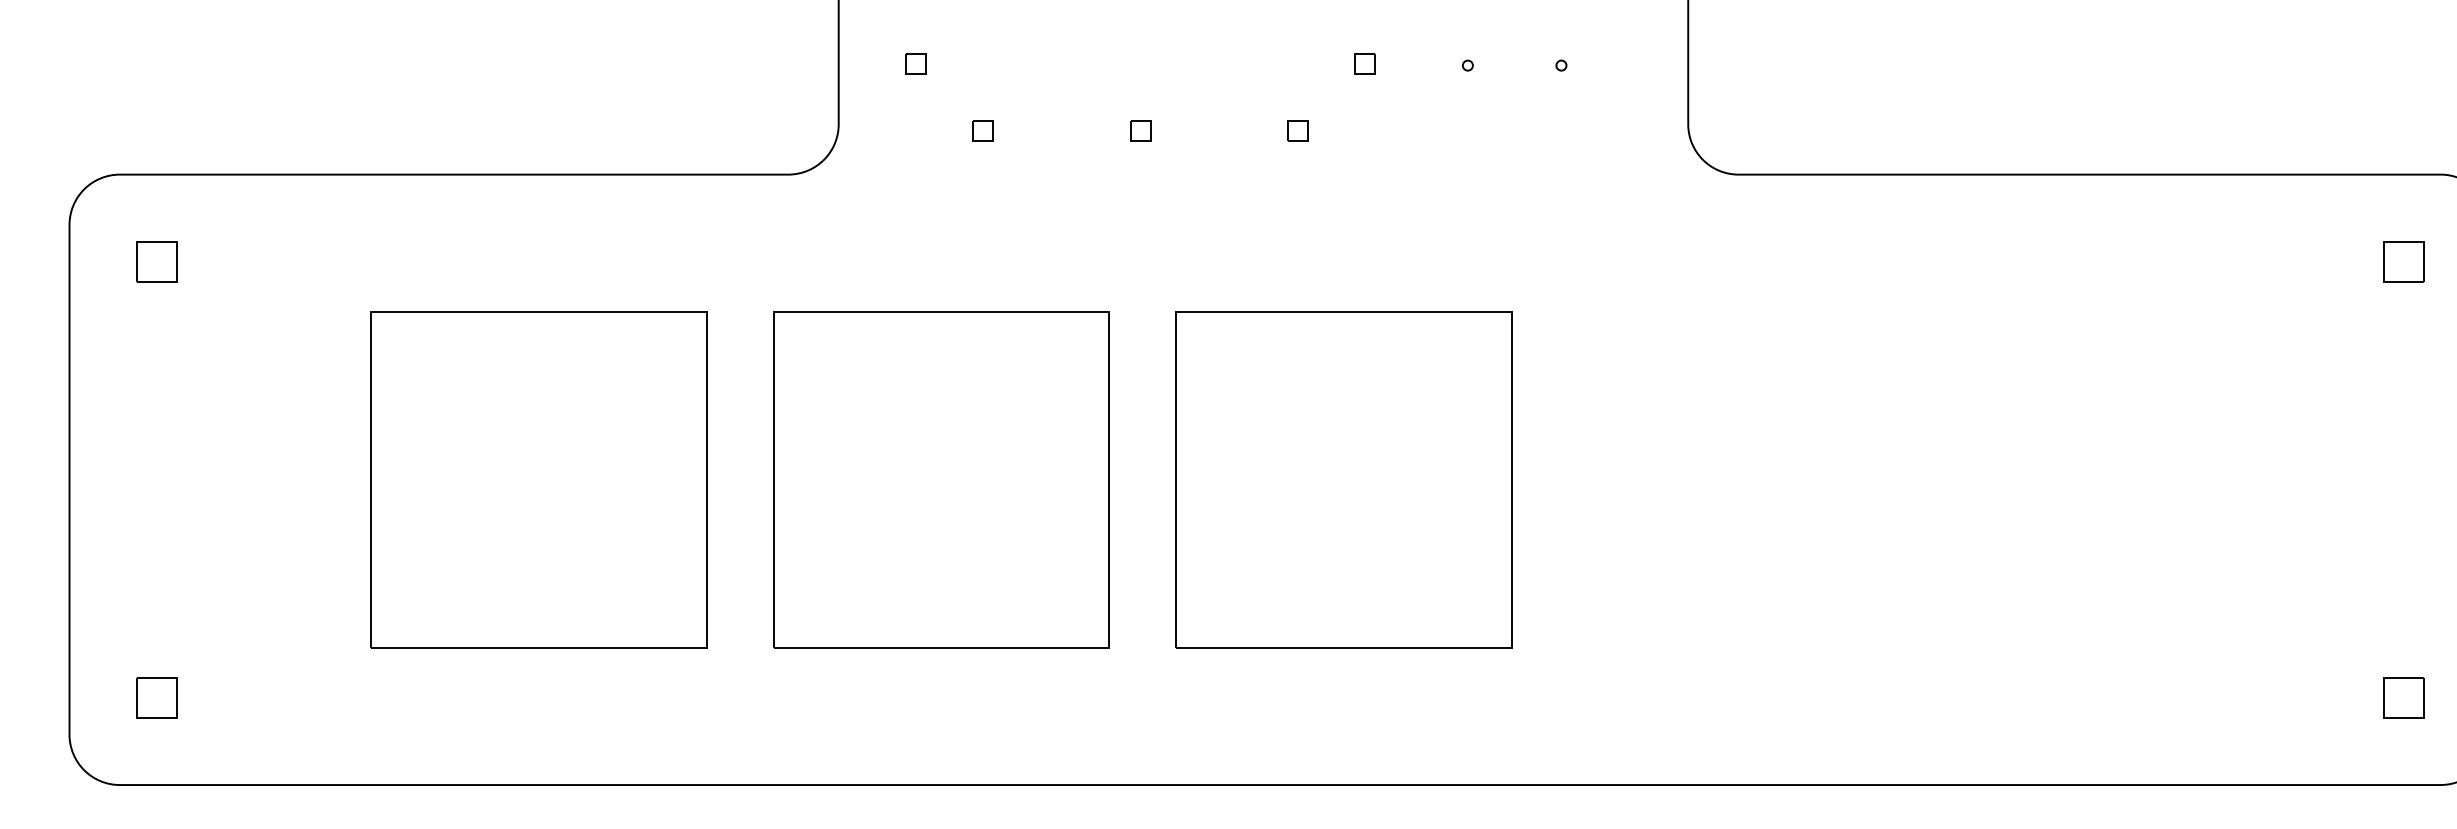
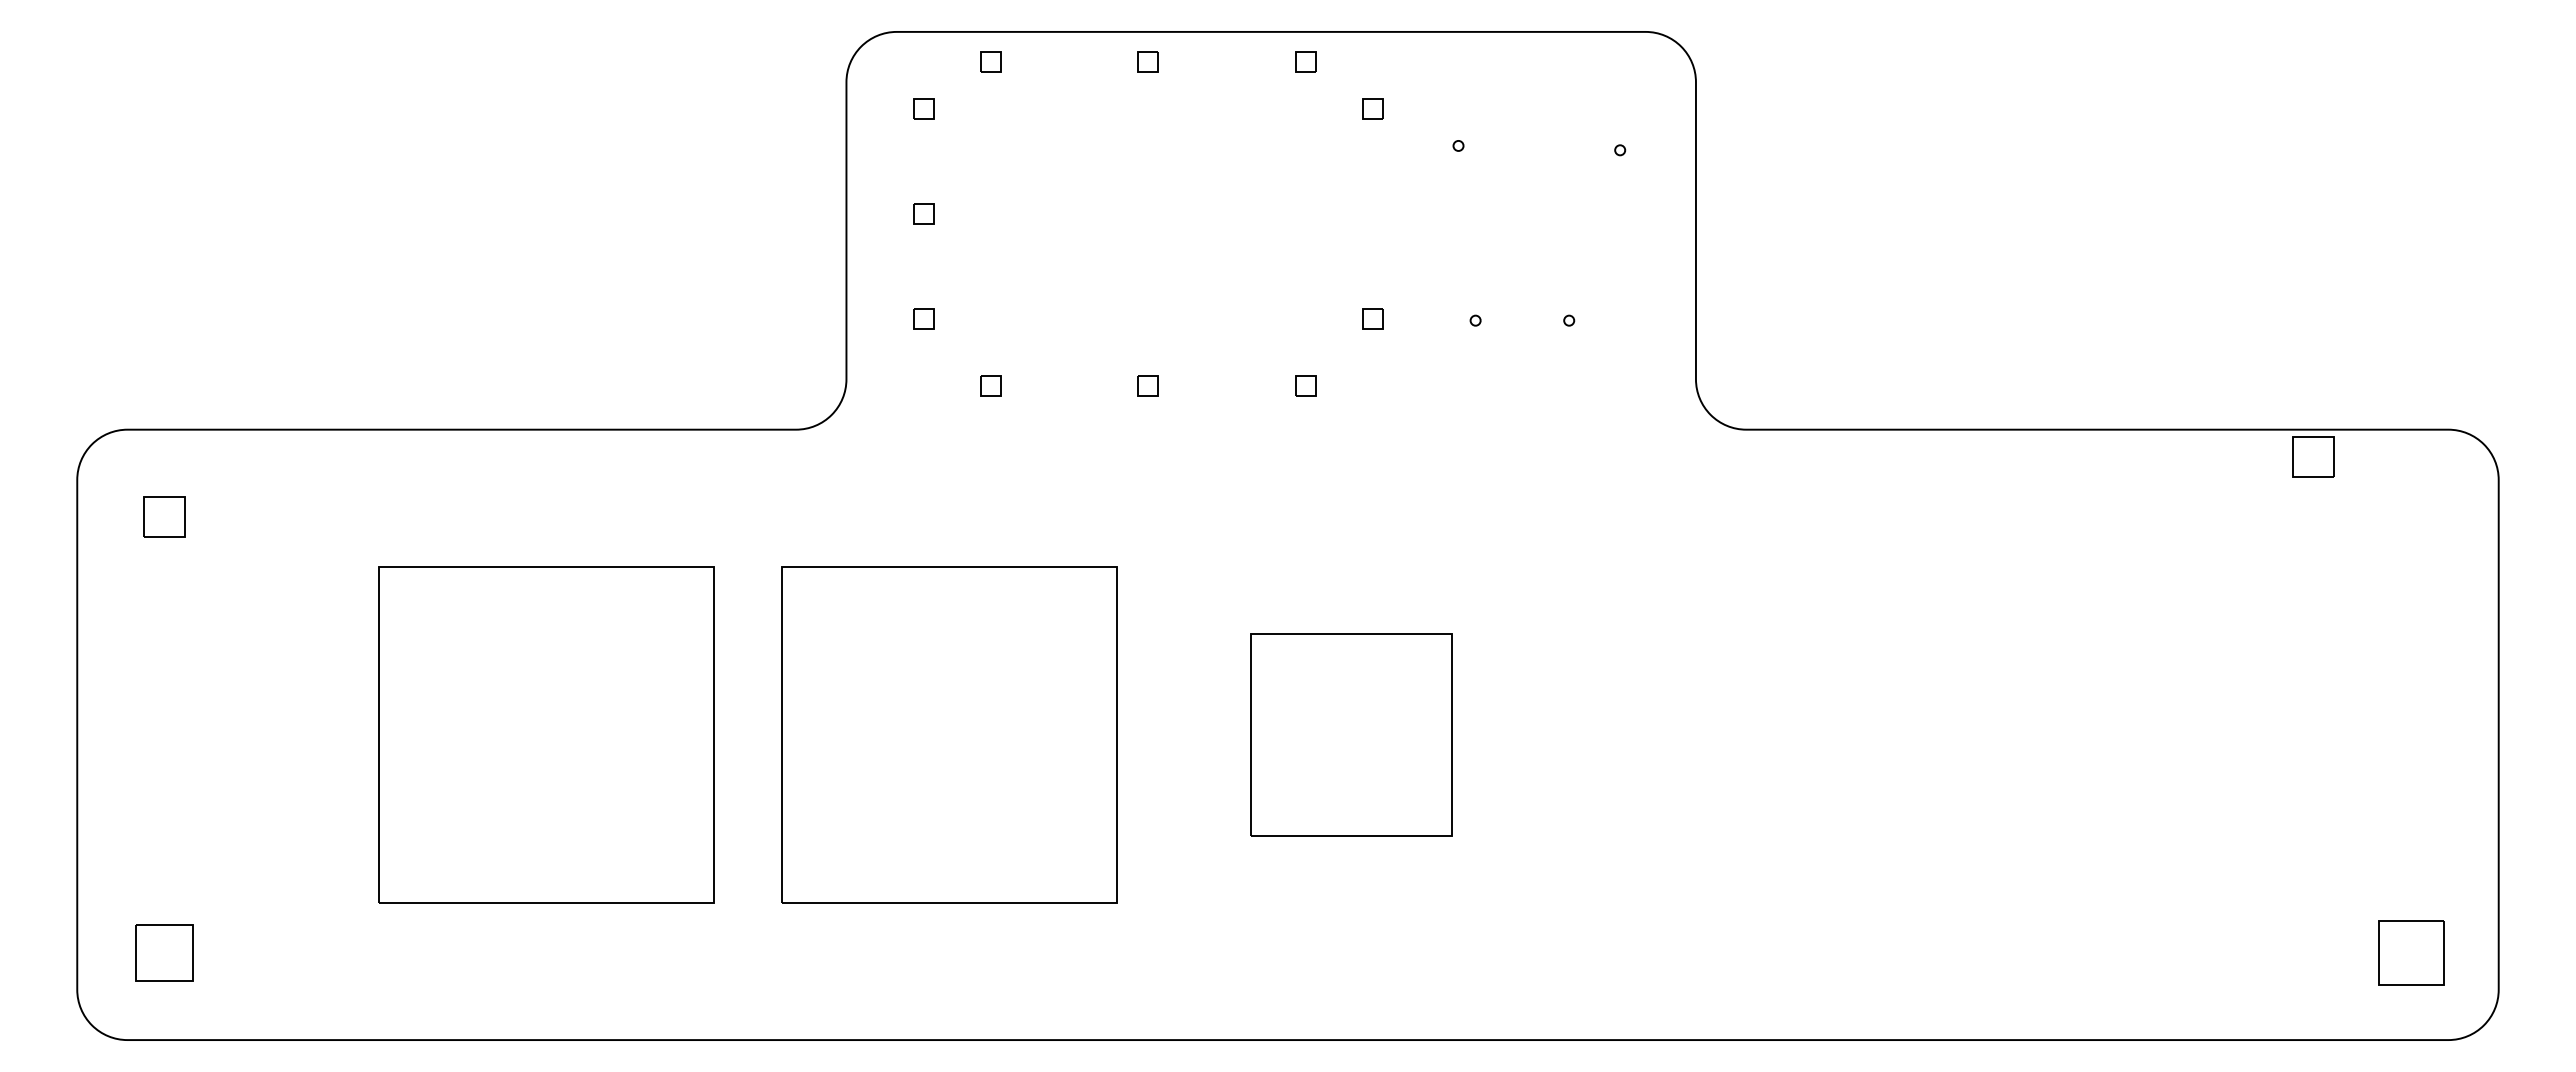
part: (2403, 261) -> (2313, 456), moved
part: (1343, 479) -> (1351, 734), size x0.6
part: (156, 697) -> (164, 952), size x1.4
part: (2403, 697) -> (2411, 952), size x1.6

